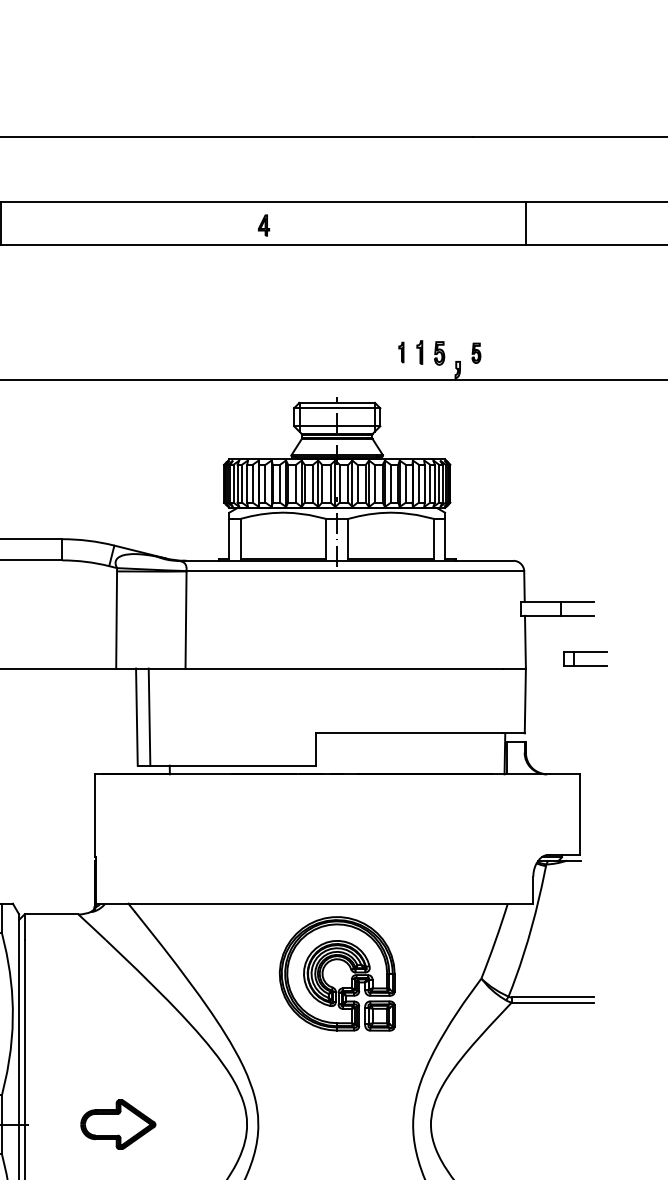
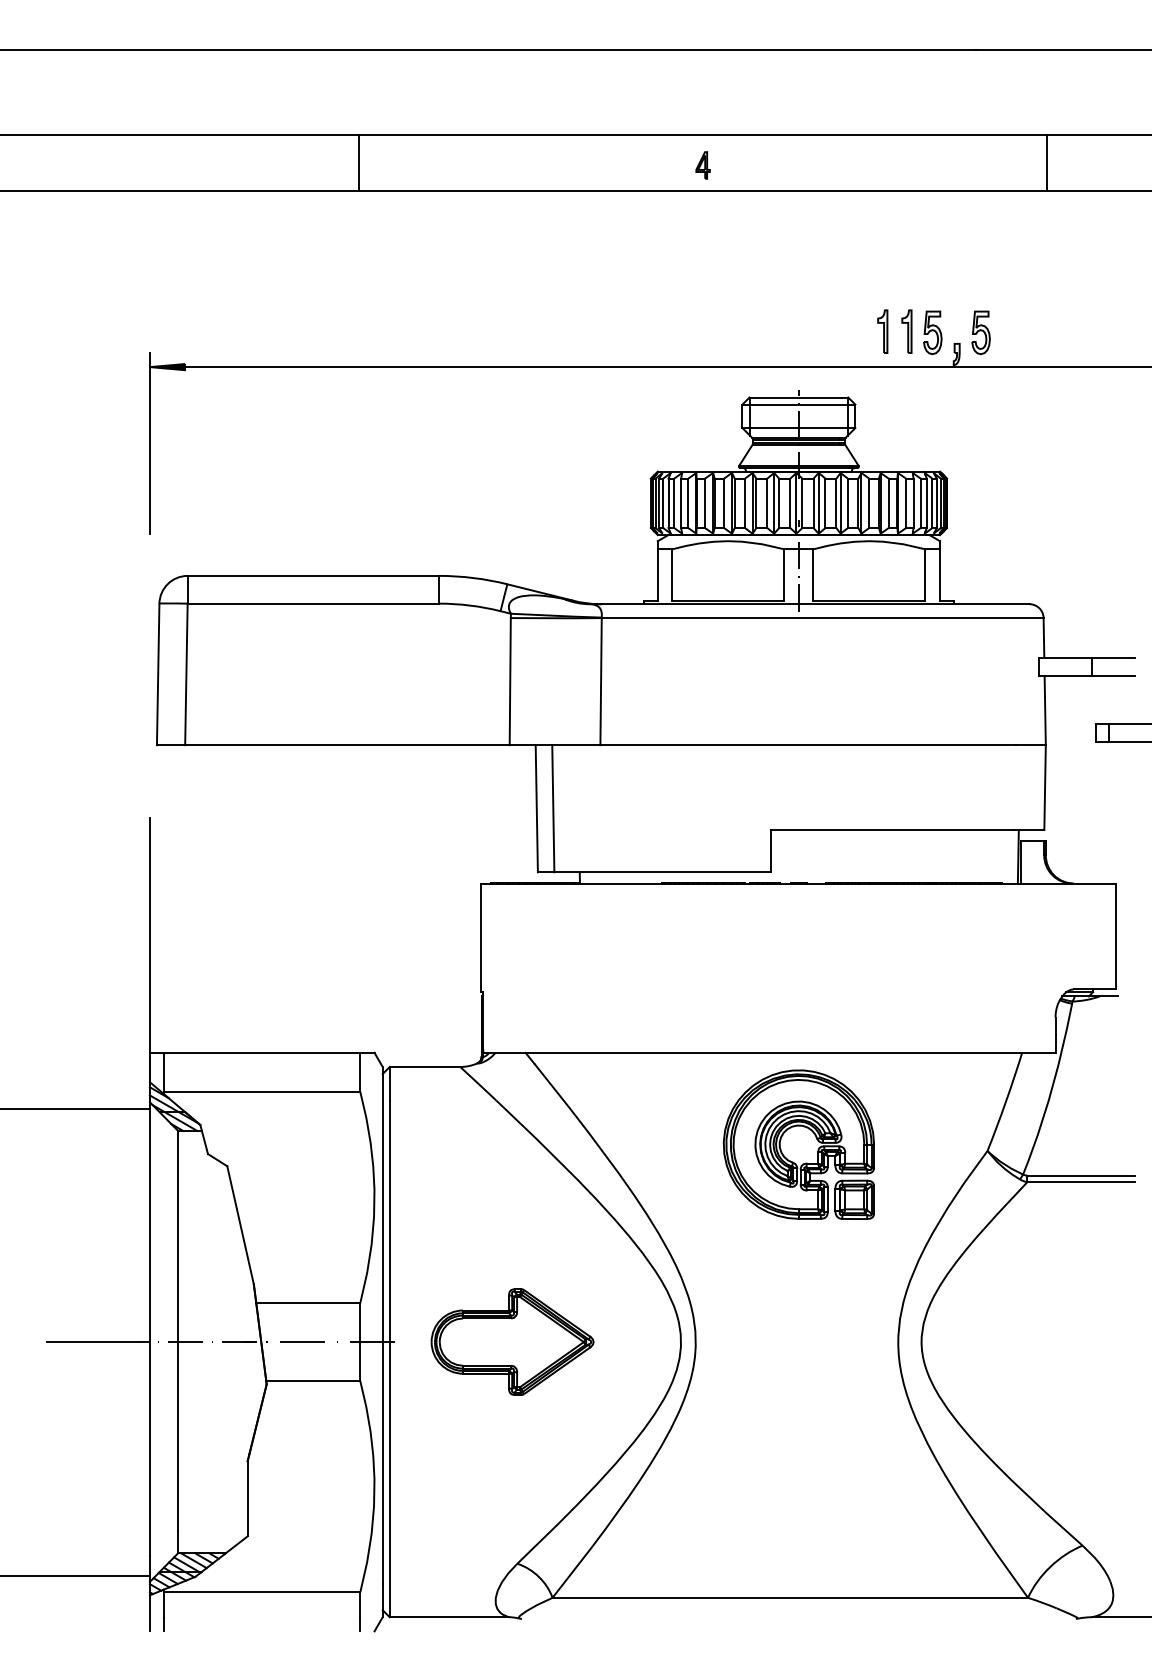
part: (401, 352) -> (882, 331), size x1.67
part: (419, 352) -> (906, 331), size x1.43
part: (439, 353) -> (932, 332), size x1.43
part: (475, 353) -> (980, 332), size x1.67
part: (118, 1124) -> (512, 1341), size x1.67

